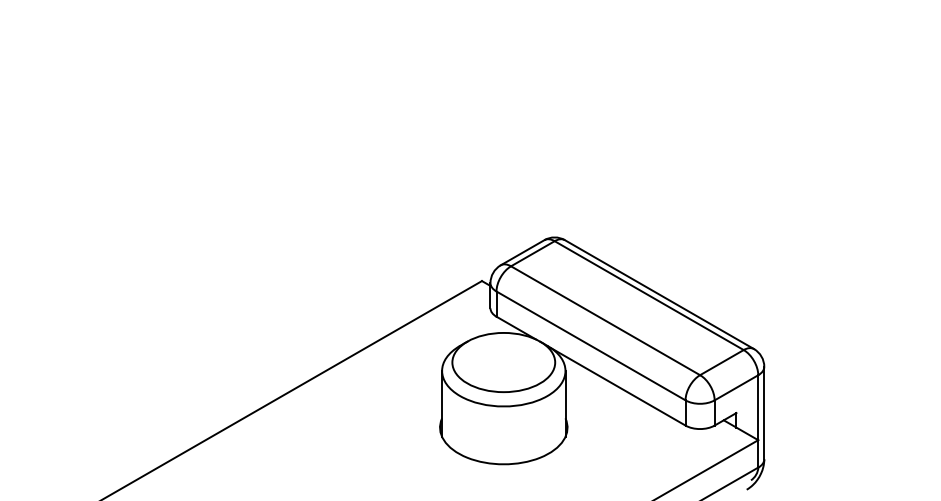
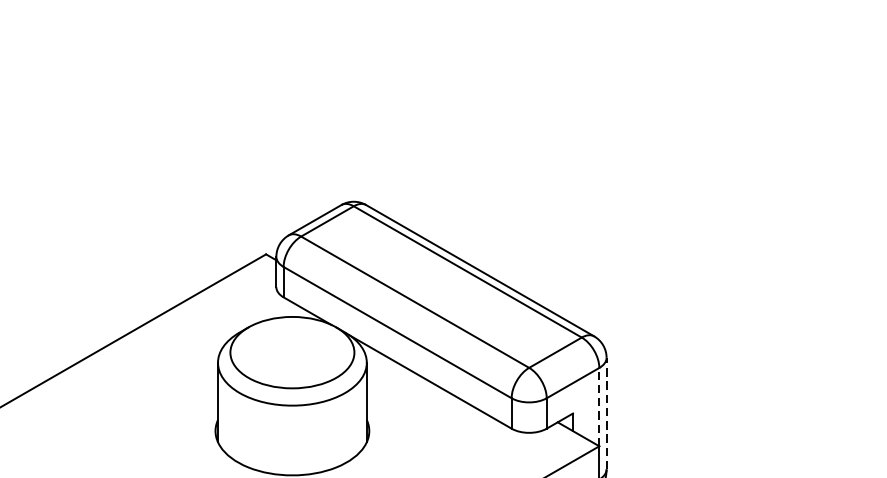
line: (758, 407) -> (599, 406), solid -> dashed
line: (764, 412) -> (606, 412), solid -> dashed

